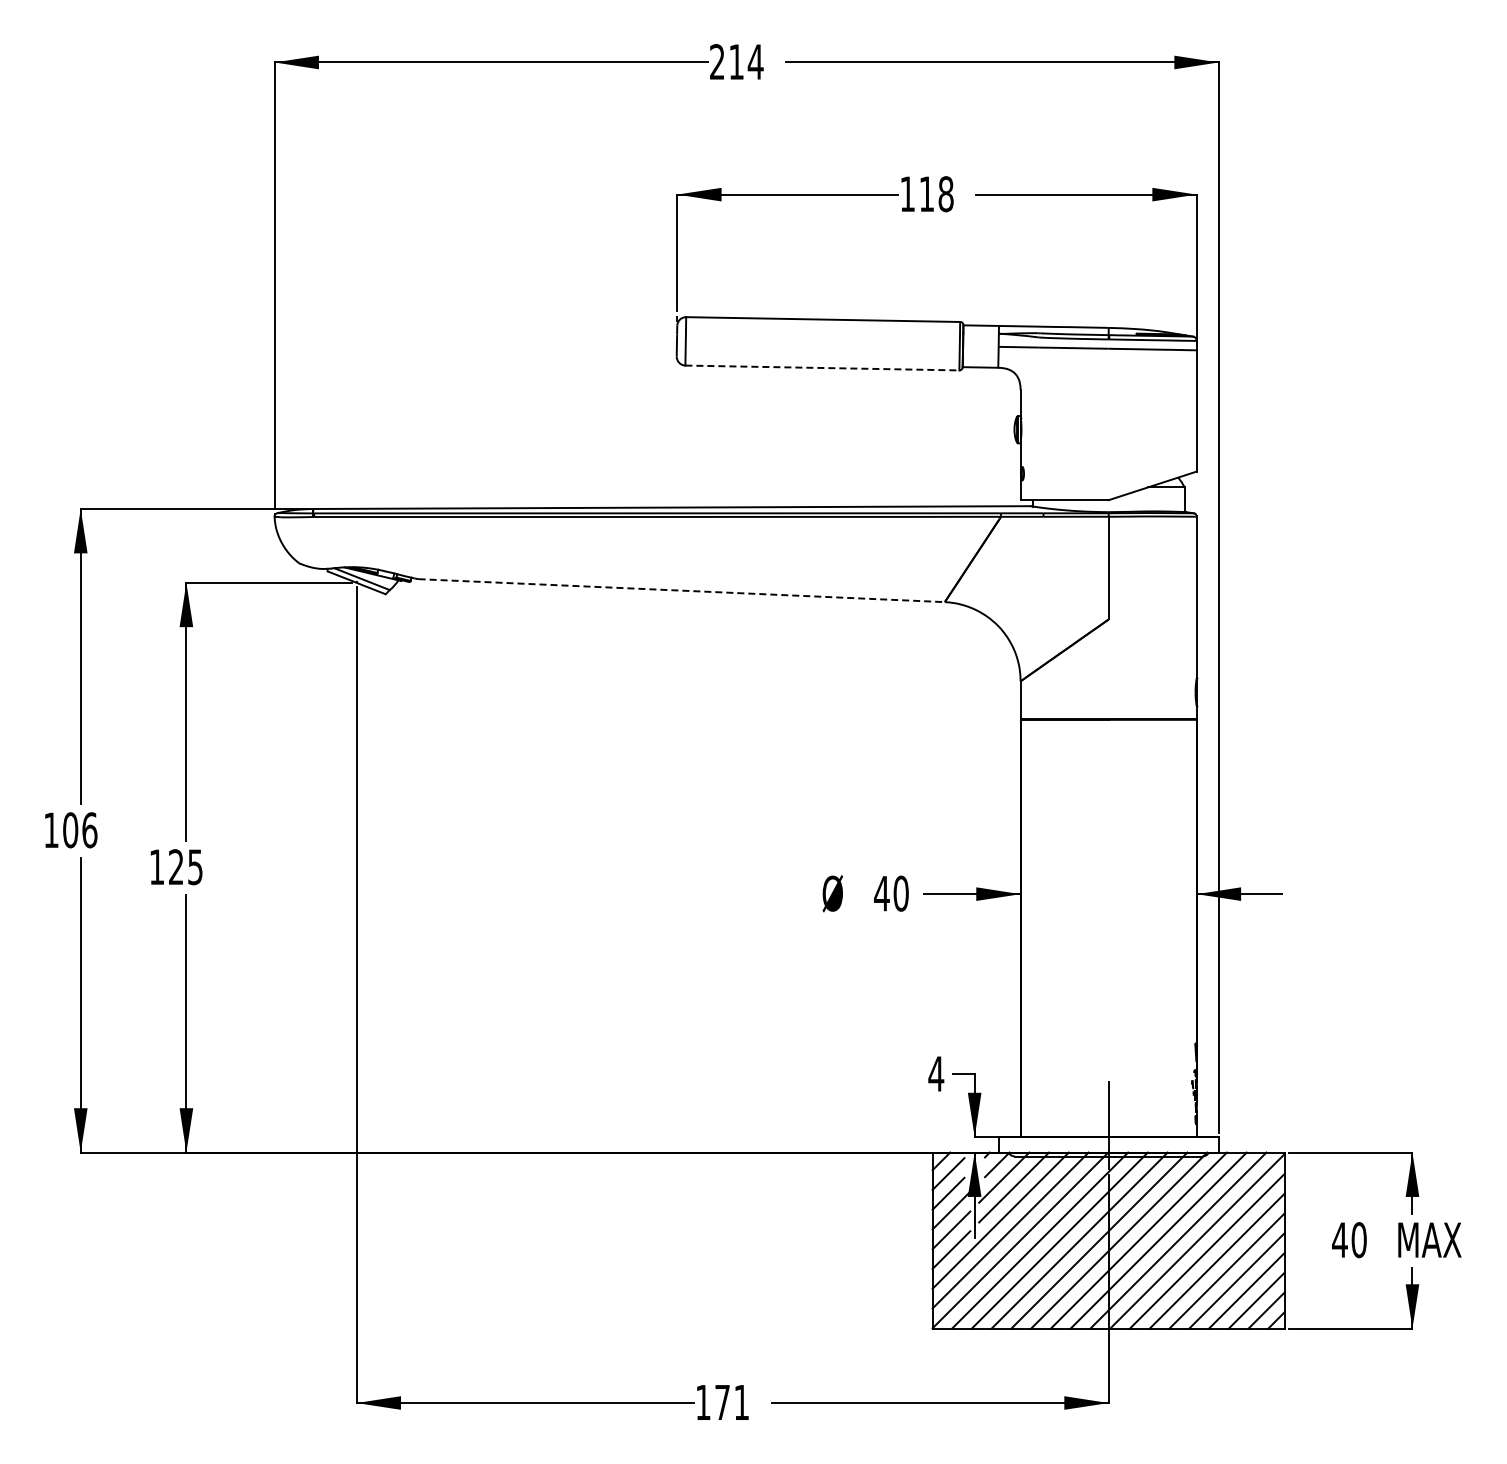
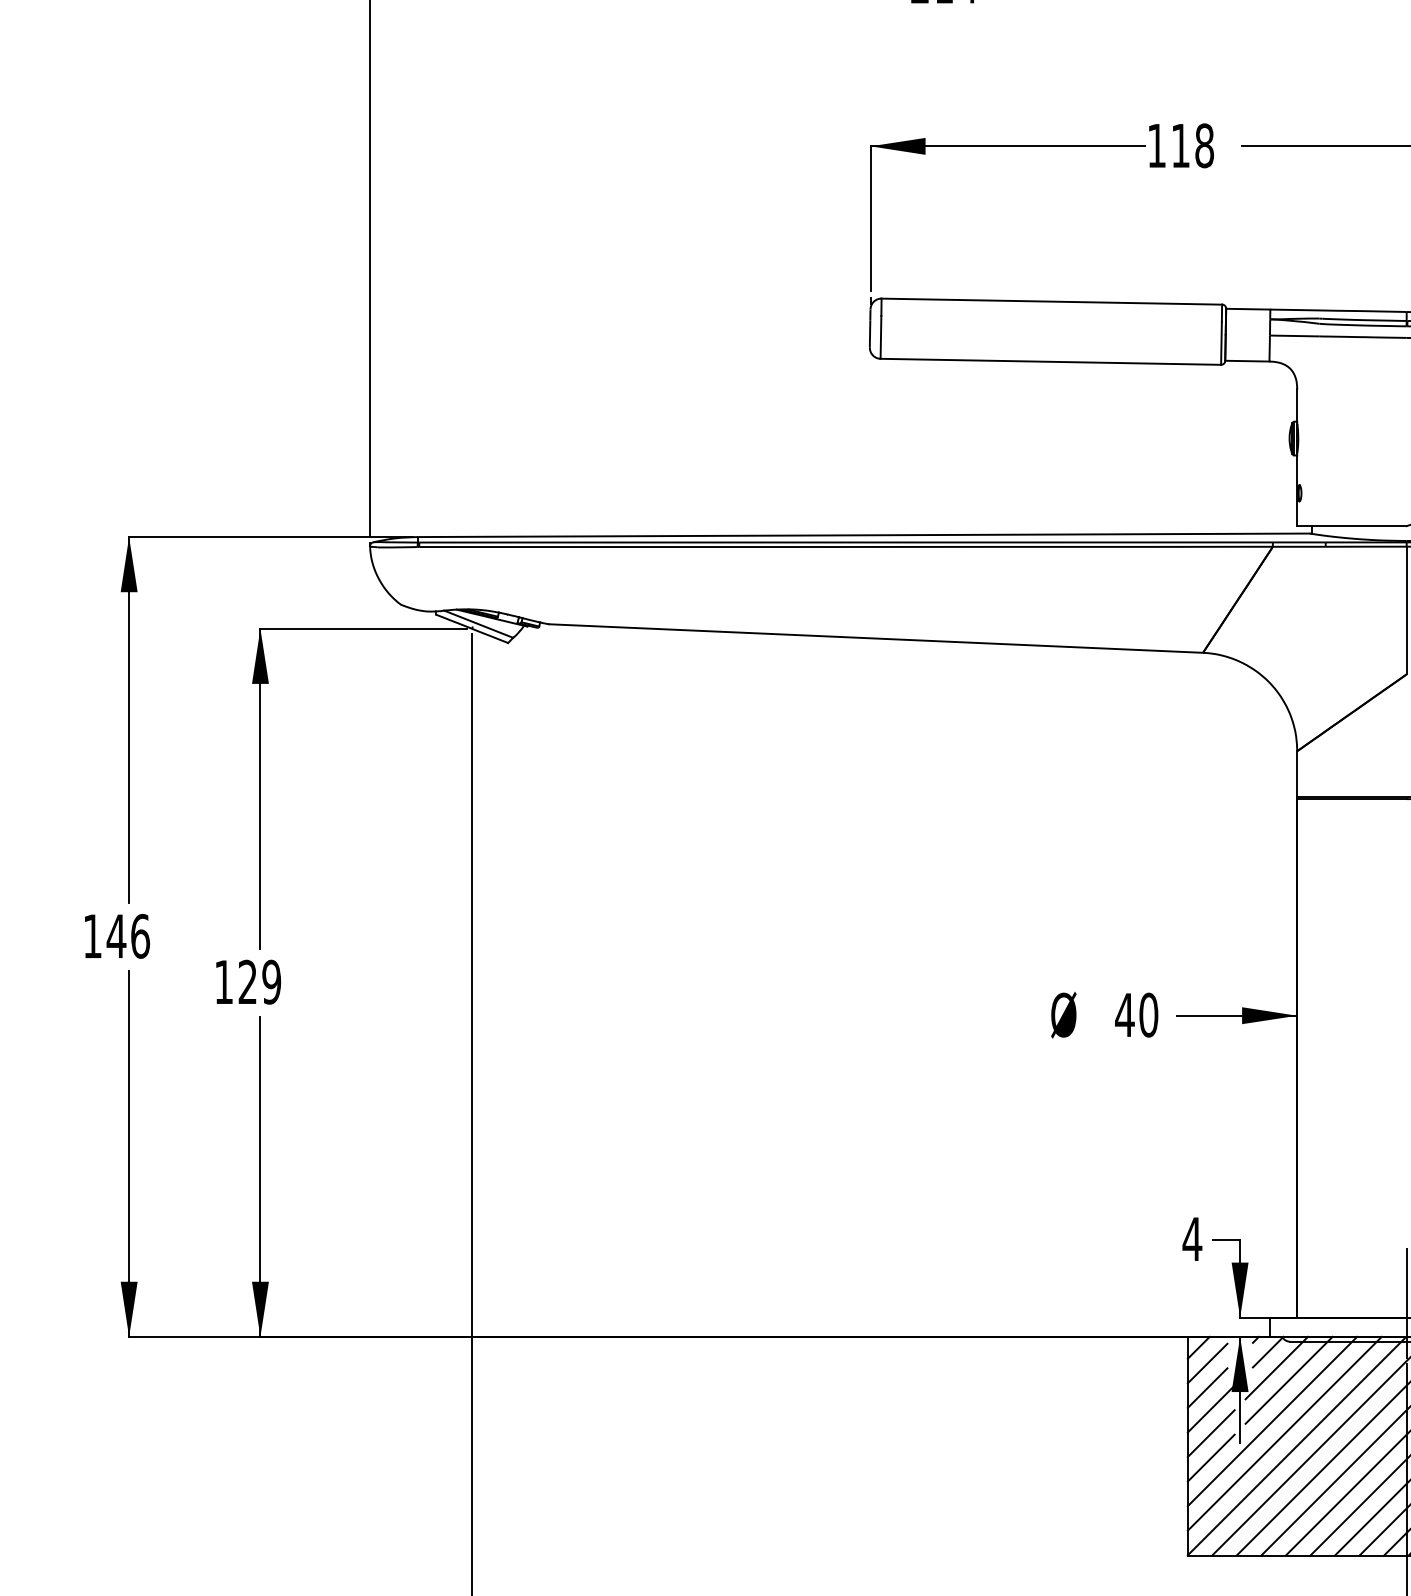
line: (822, 368) -> (1050, 362), dashed -> solid
line: (682, 590) -> (877, 638), dashed -> solid
text: (70, 830) -> (116, 936), 106 -> 146
text: (194, 867) -> (270, 982), 125 -> 129

